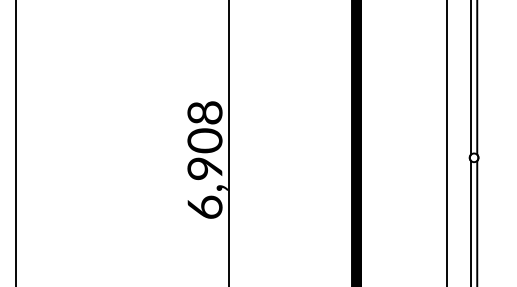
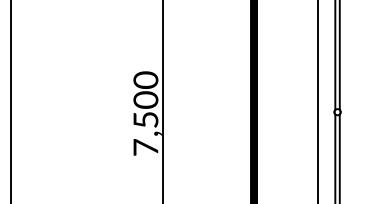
text: (204, 159) -> (145, 113), 6,908 -> 7,500

